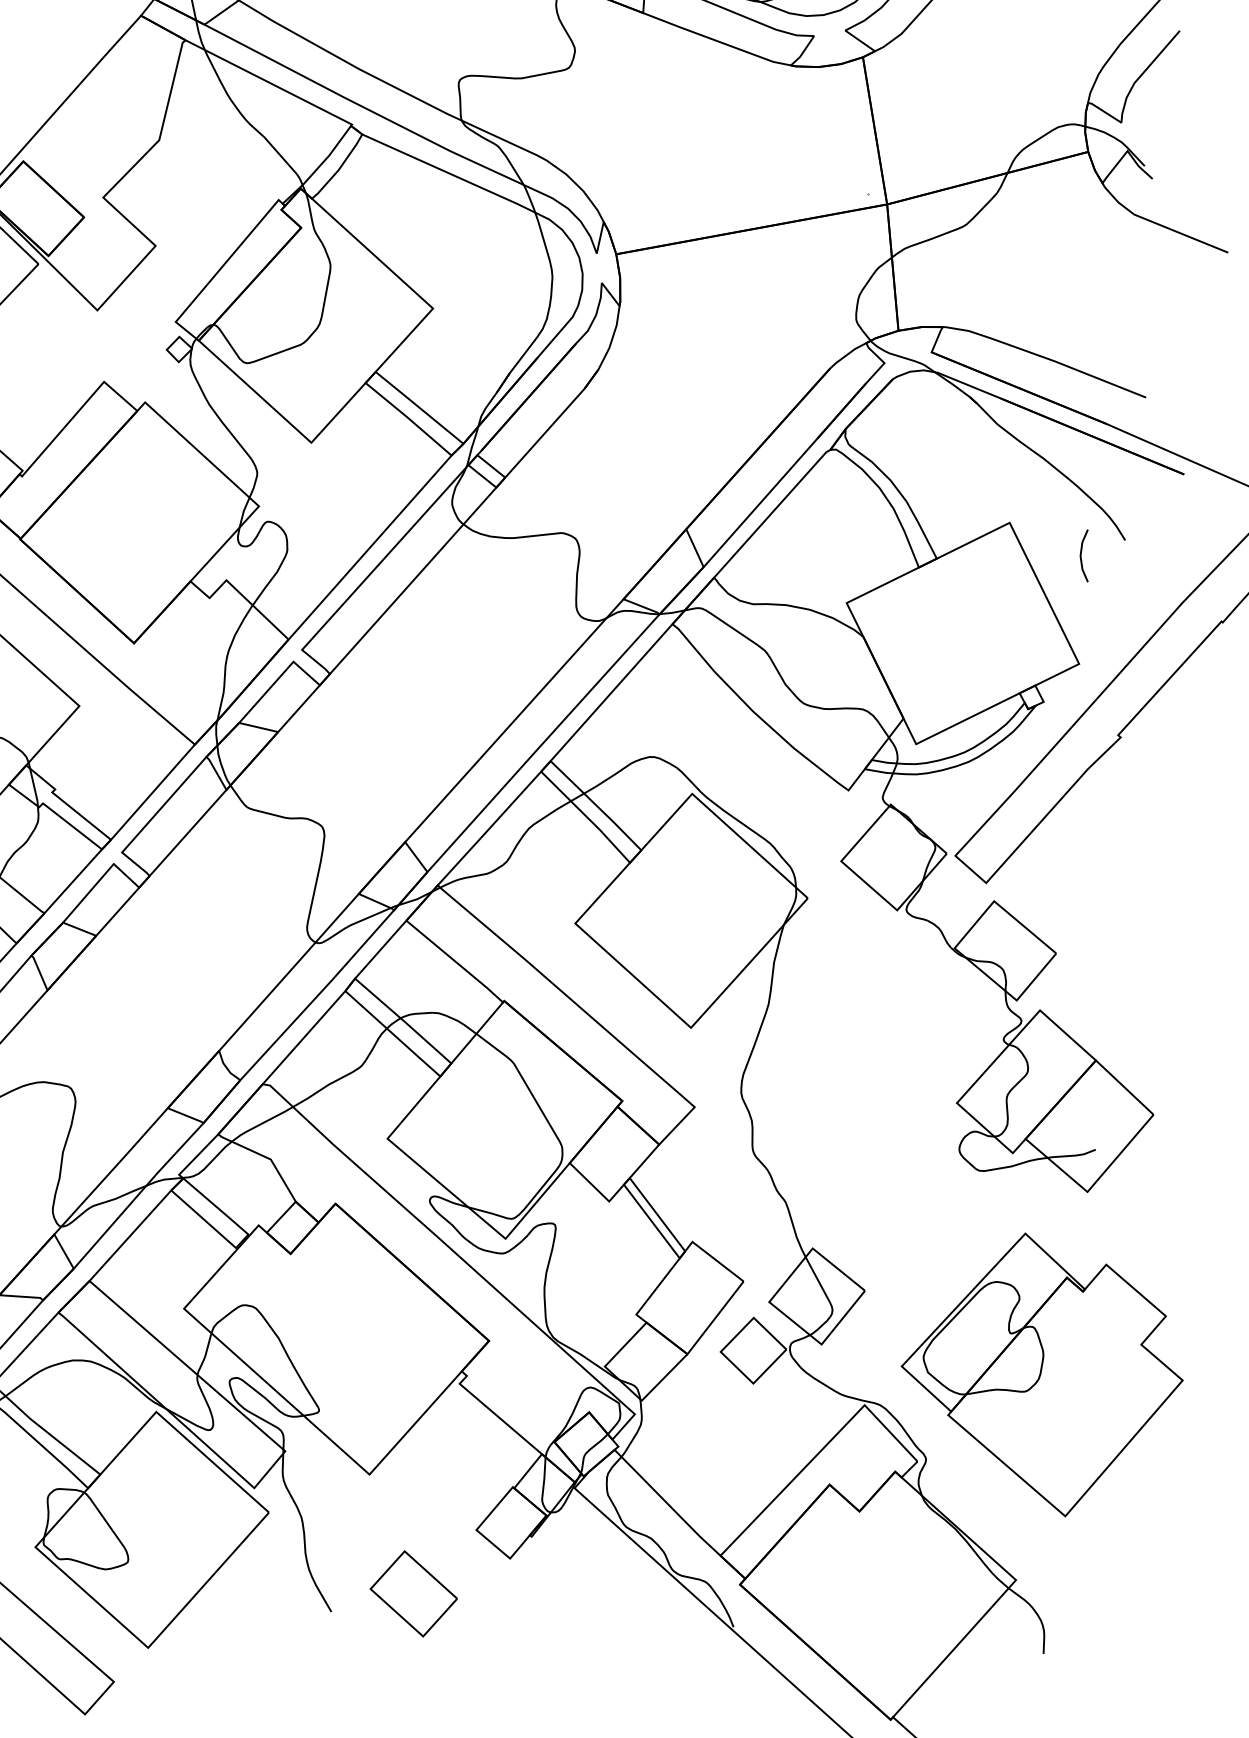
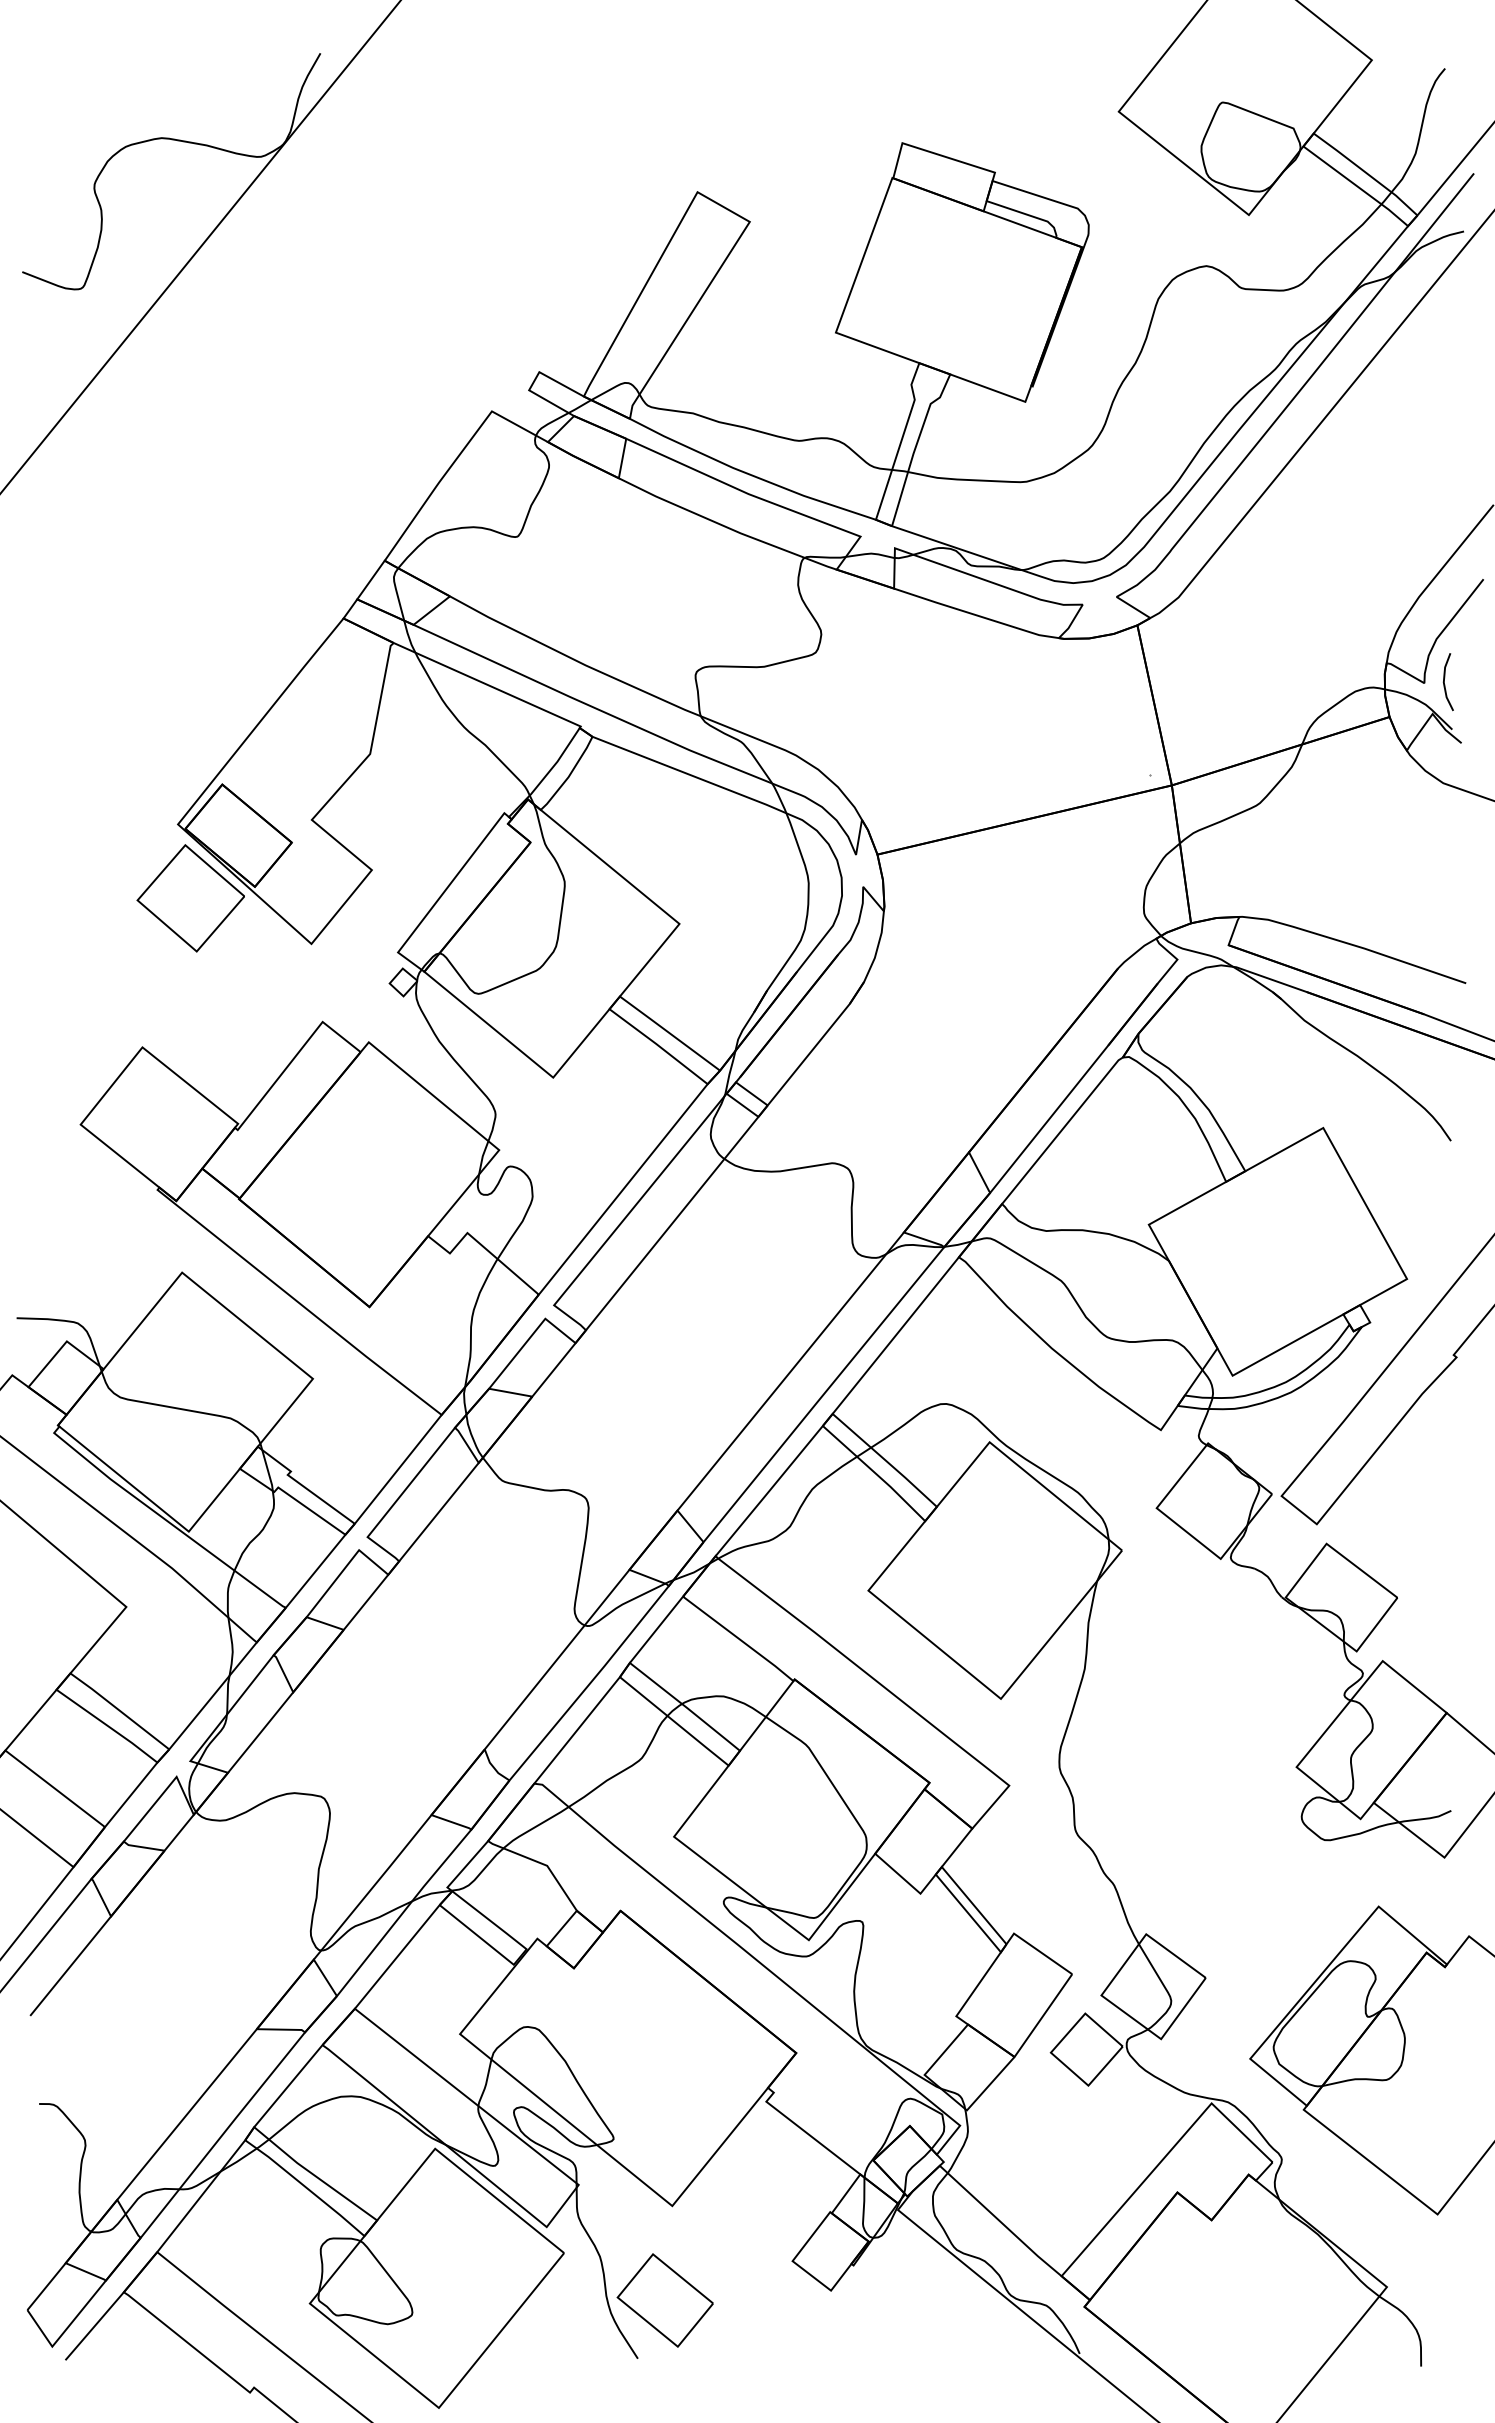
line: (1082, 557) -> (1445, 684), moved
part: (413, 1593) -> (664, 2300), moved

